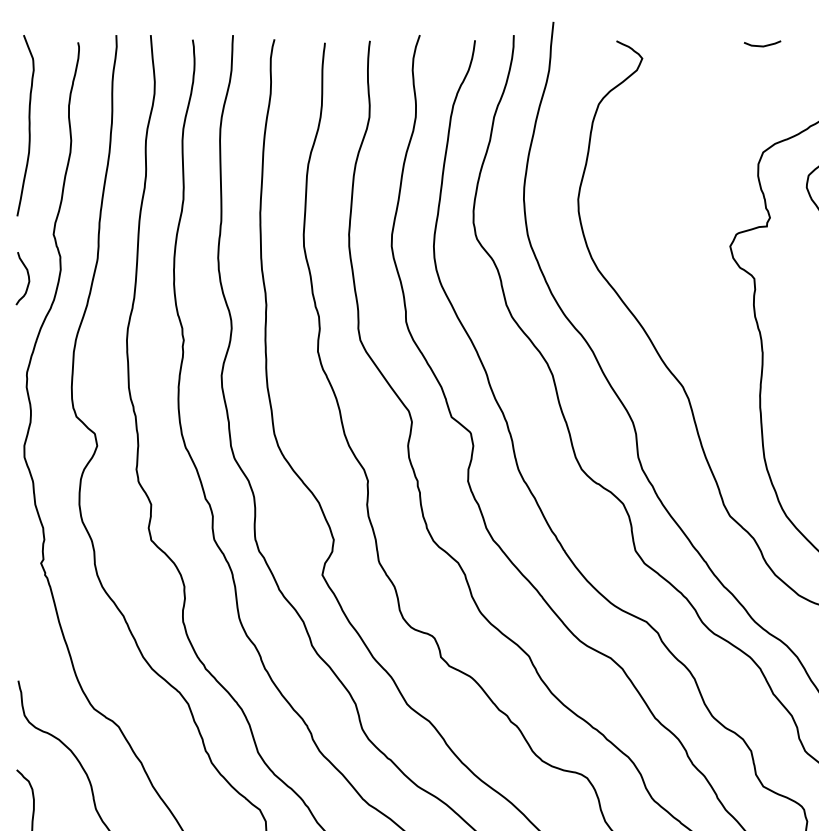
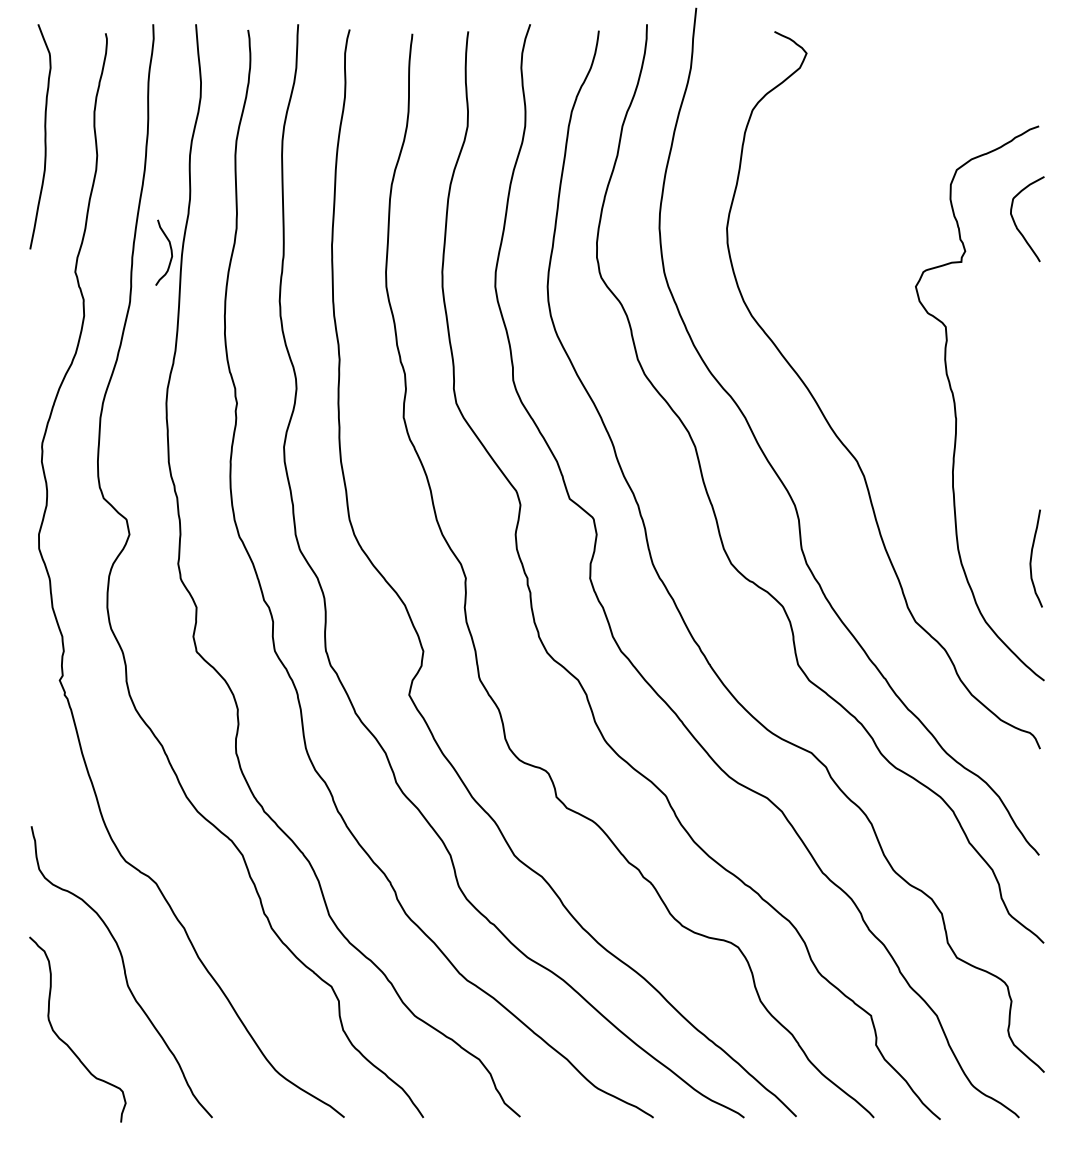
line: (762, 45) -> (955, 37), removed
curve: (28, 278) -> (170, 252), moved

